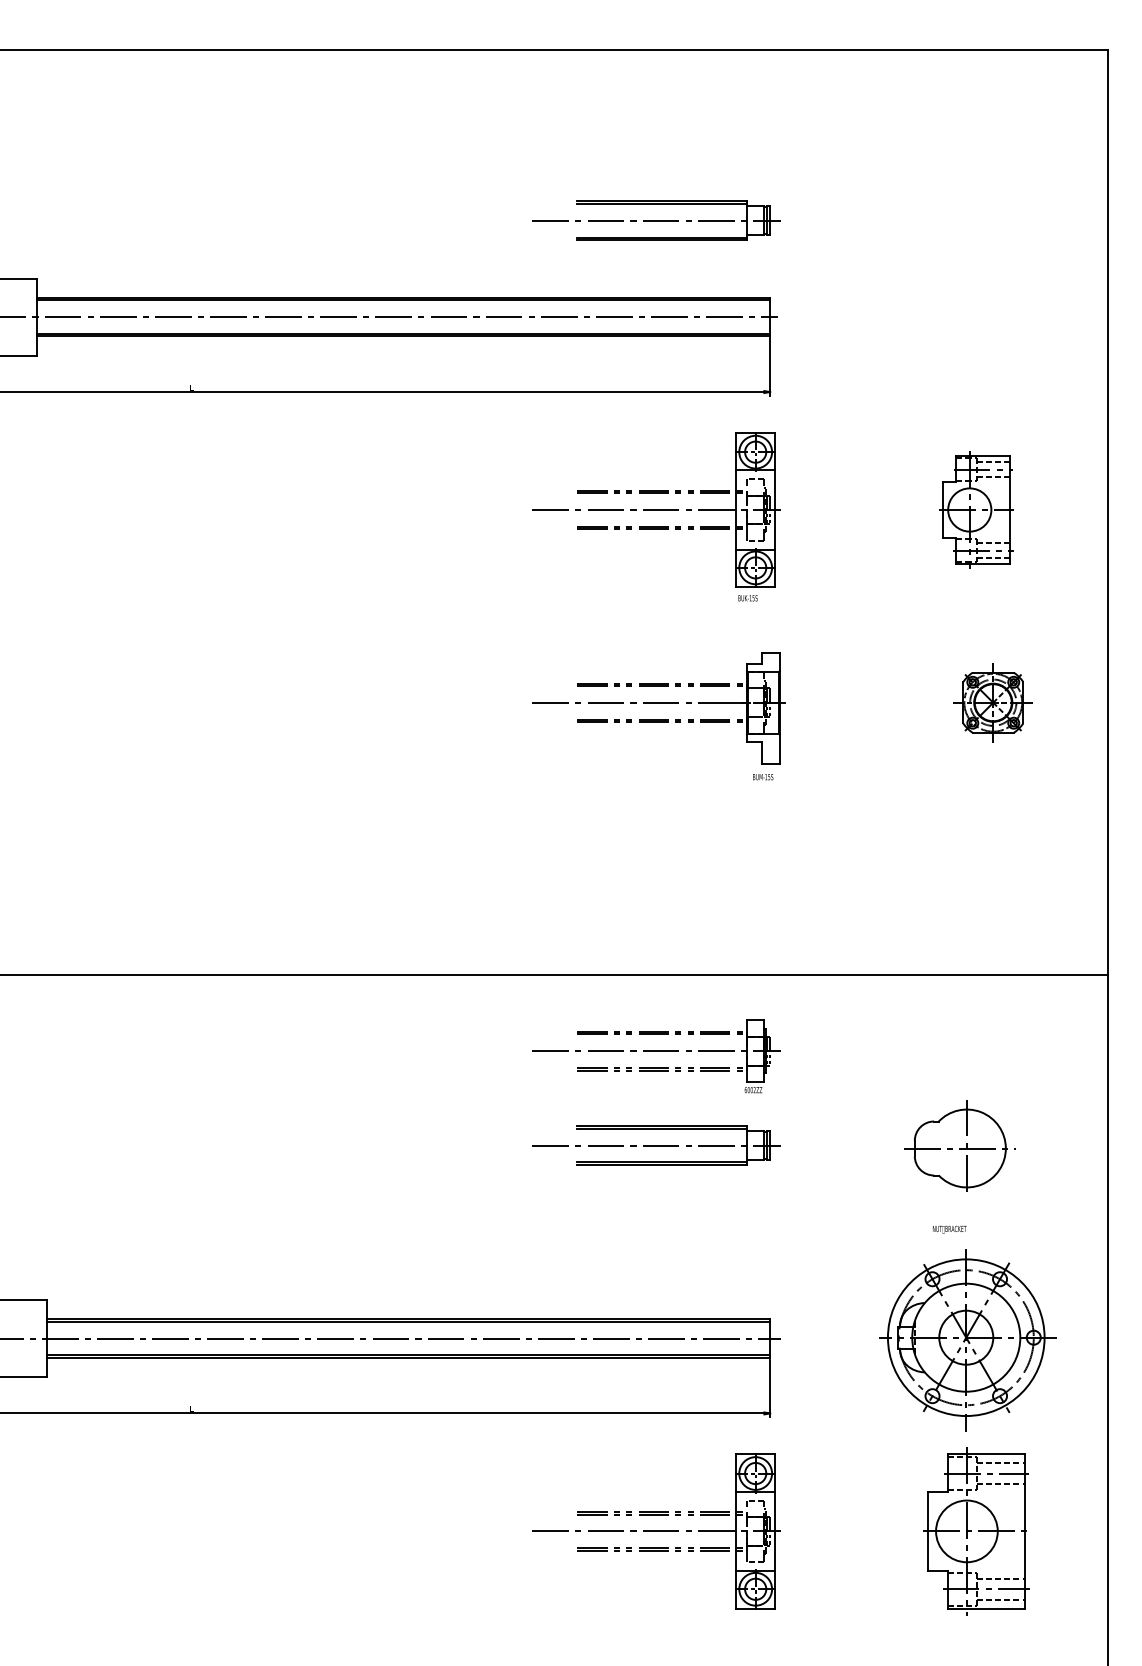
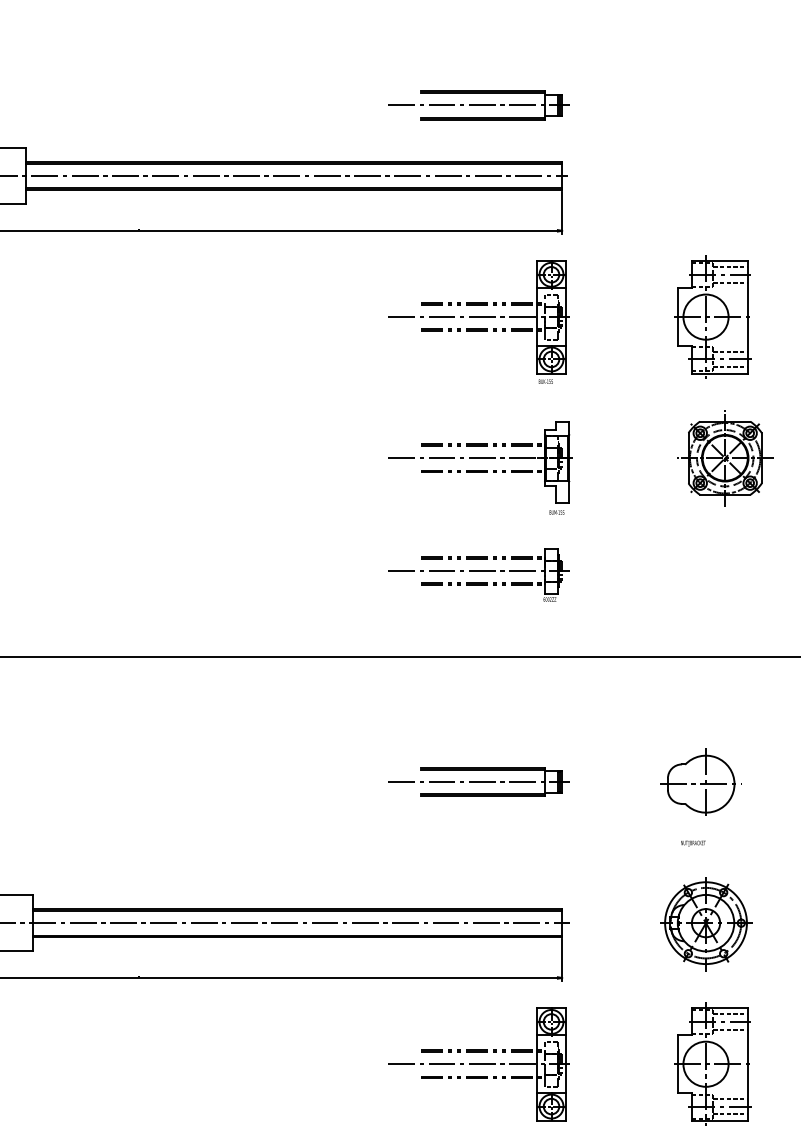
part: (976, 509) -> (713, 316), size x1.43
part: (993, 702) -> (725, 457), size x1.67
part: (656, 1056) -> (478, 574), moved
part: (968, 1340) -> (707, 924), size x0.71

